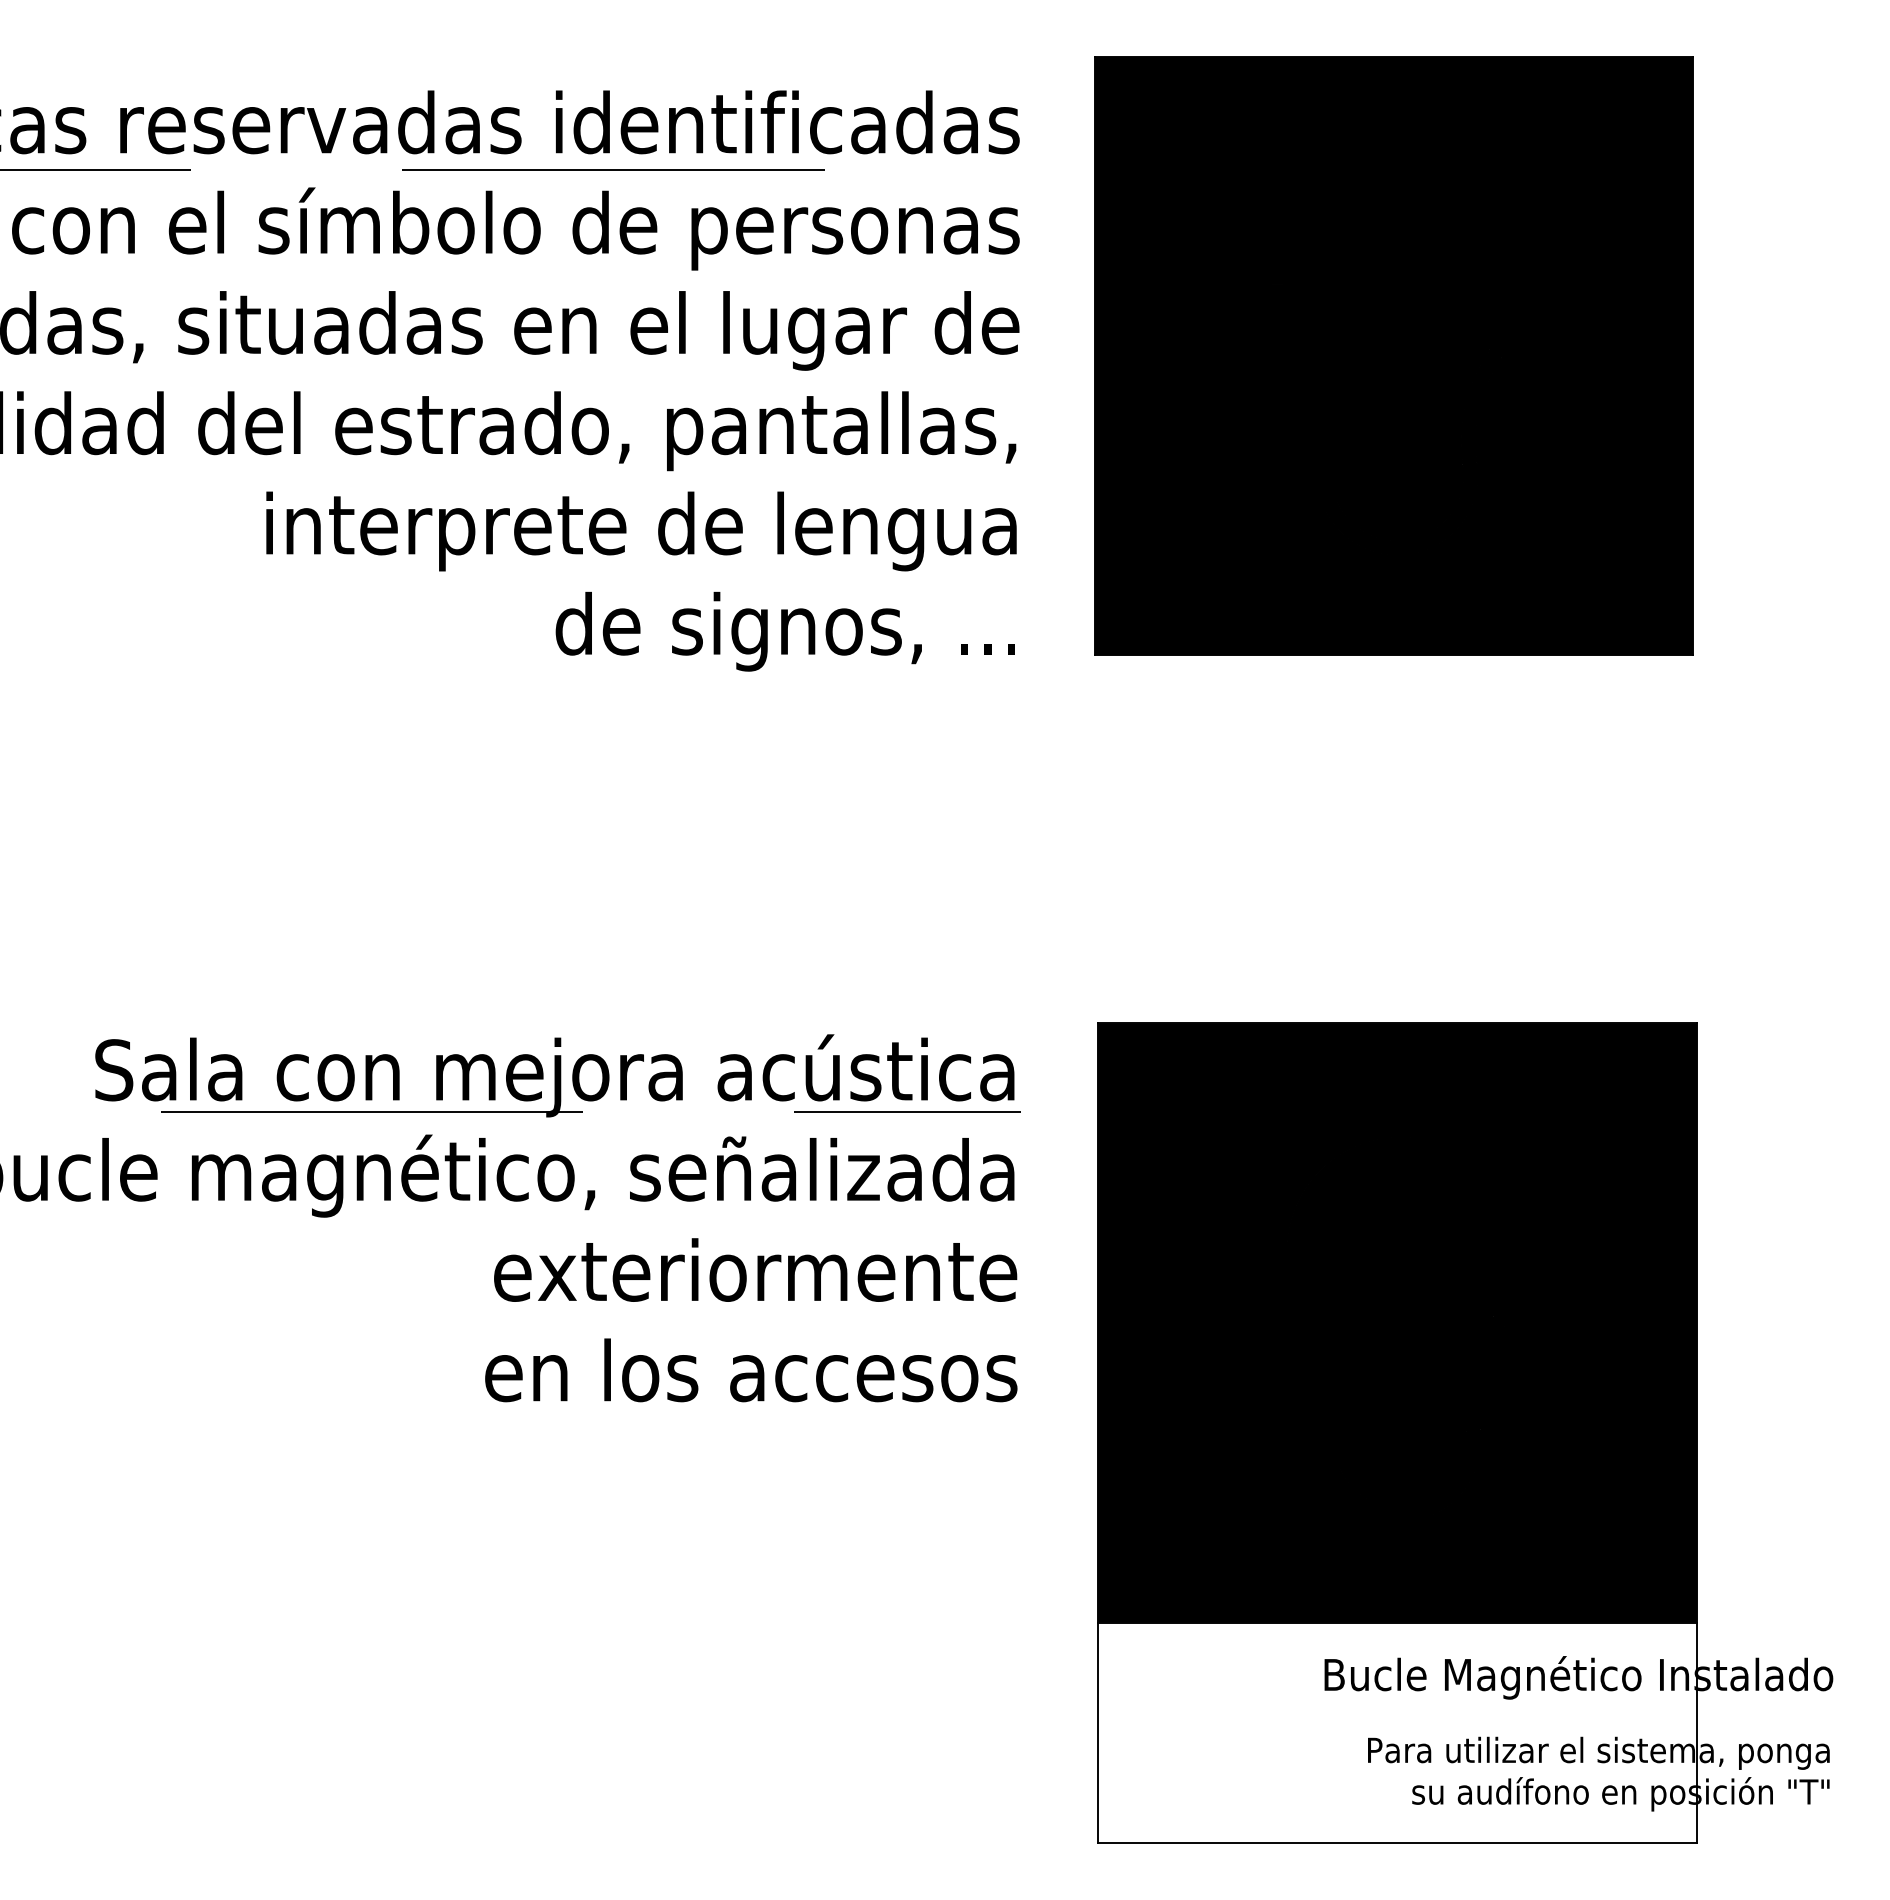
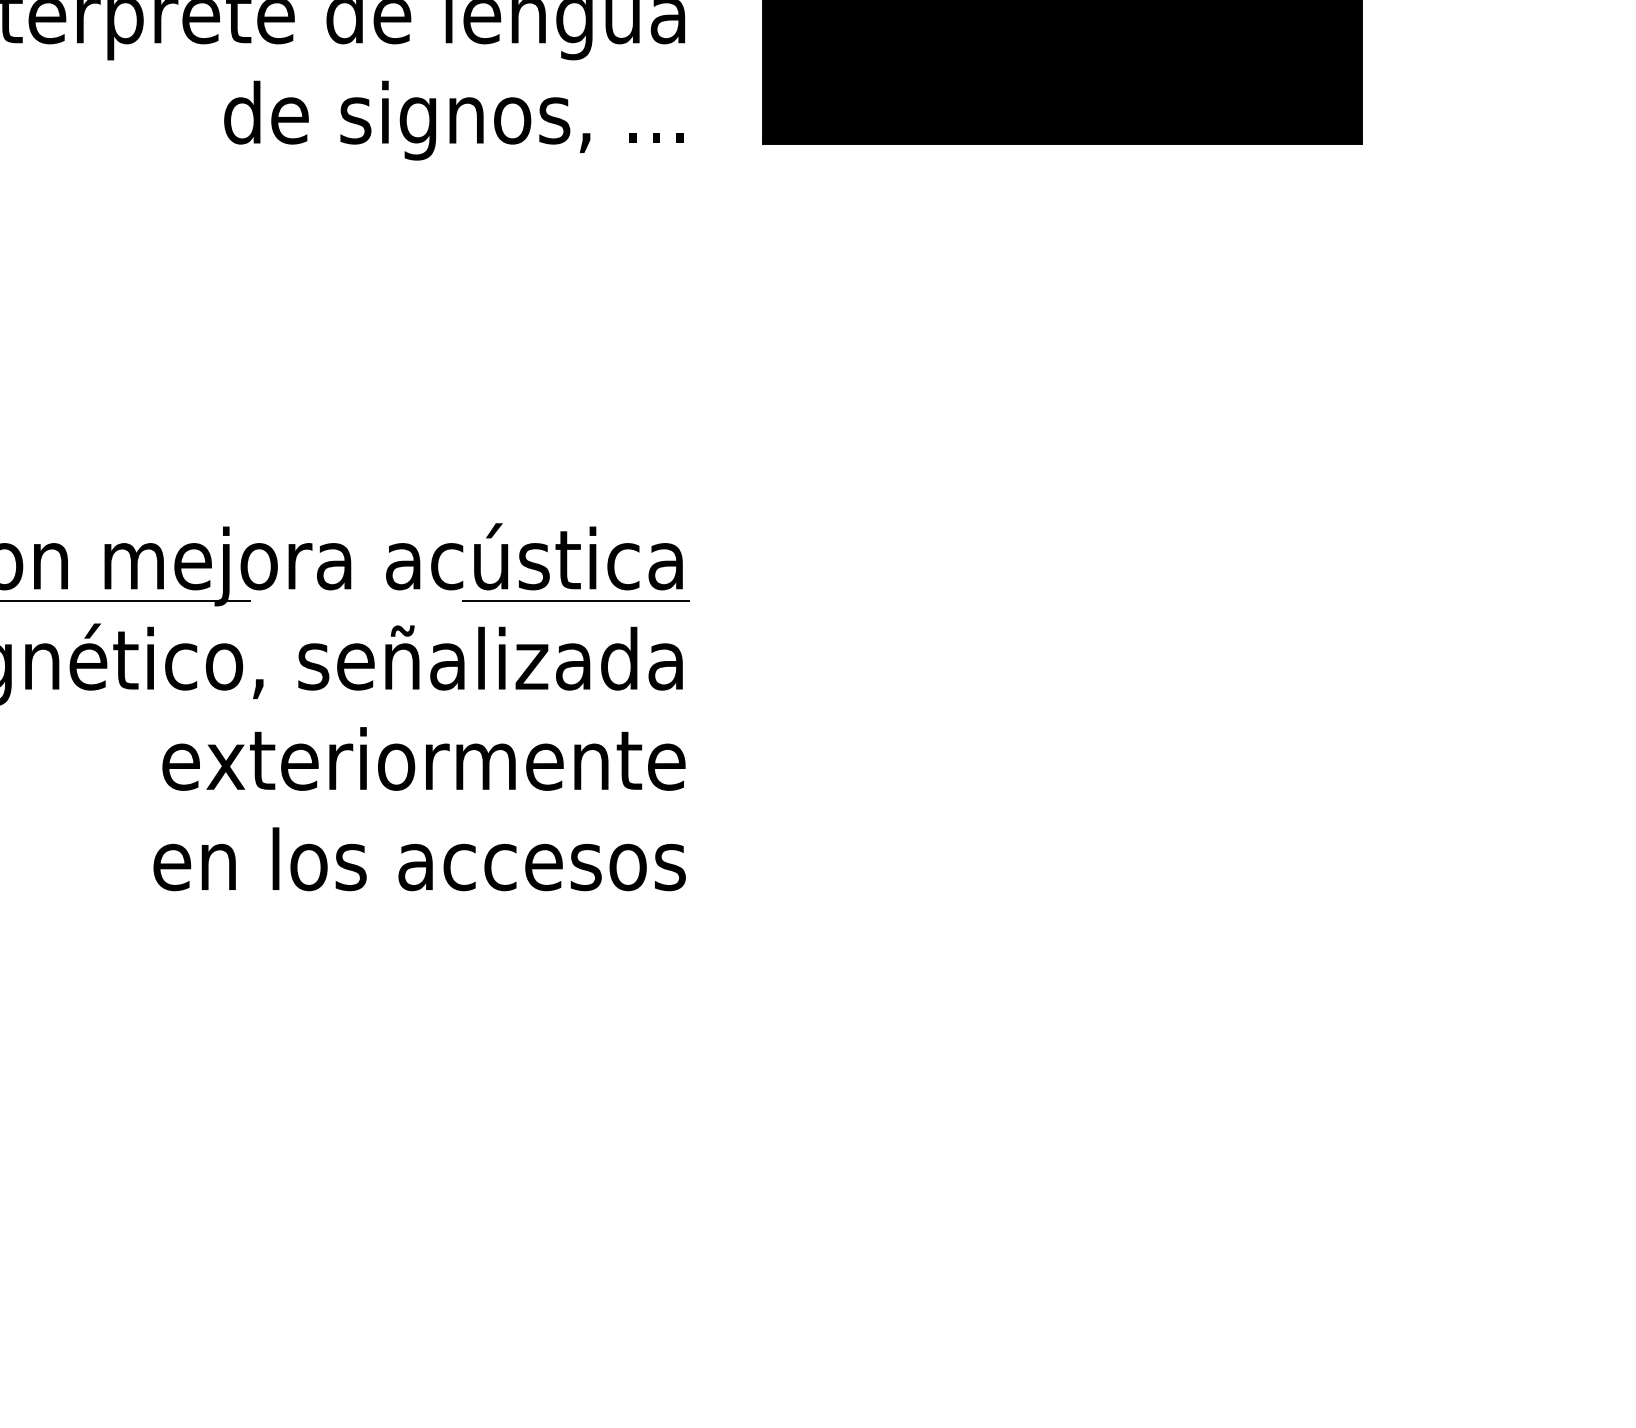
part: (1465, 1432) -> (1133, 921), removed

